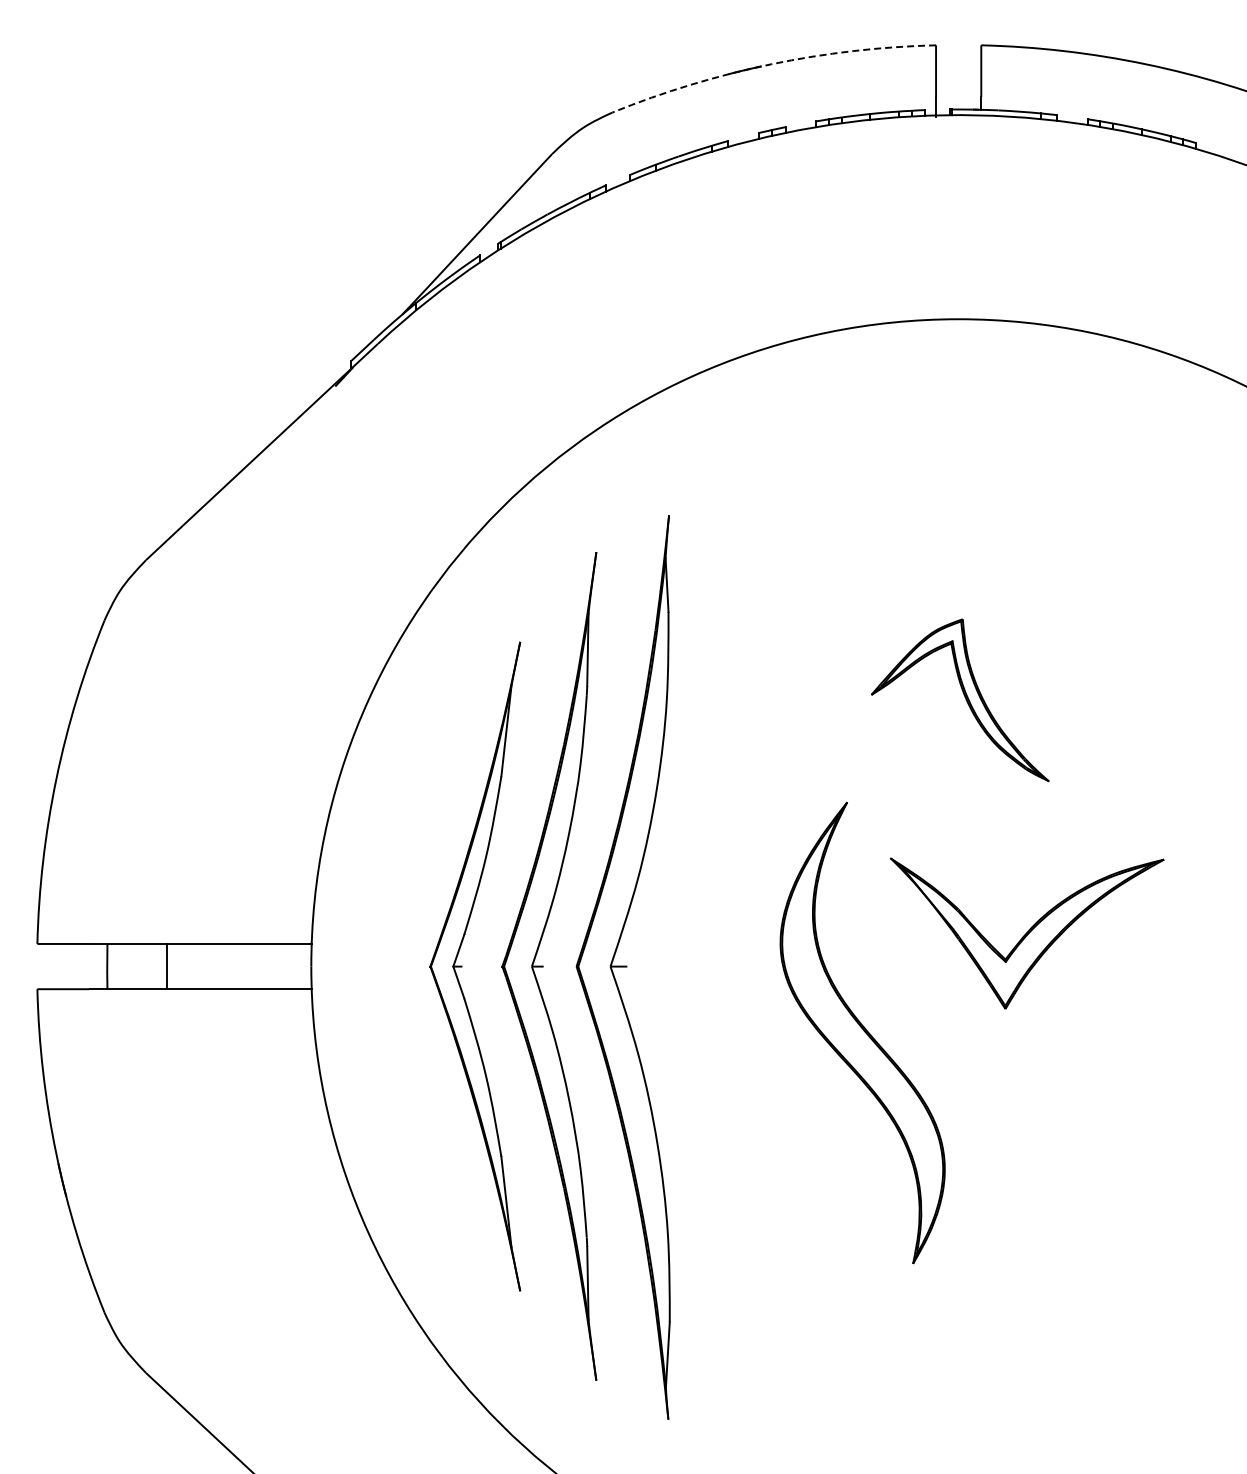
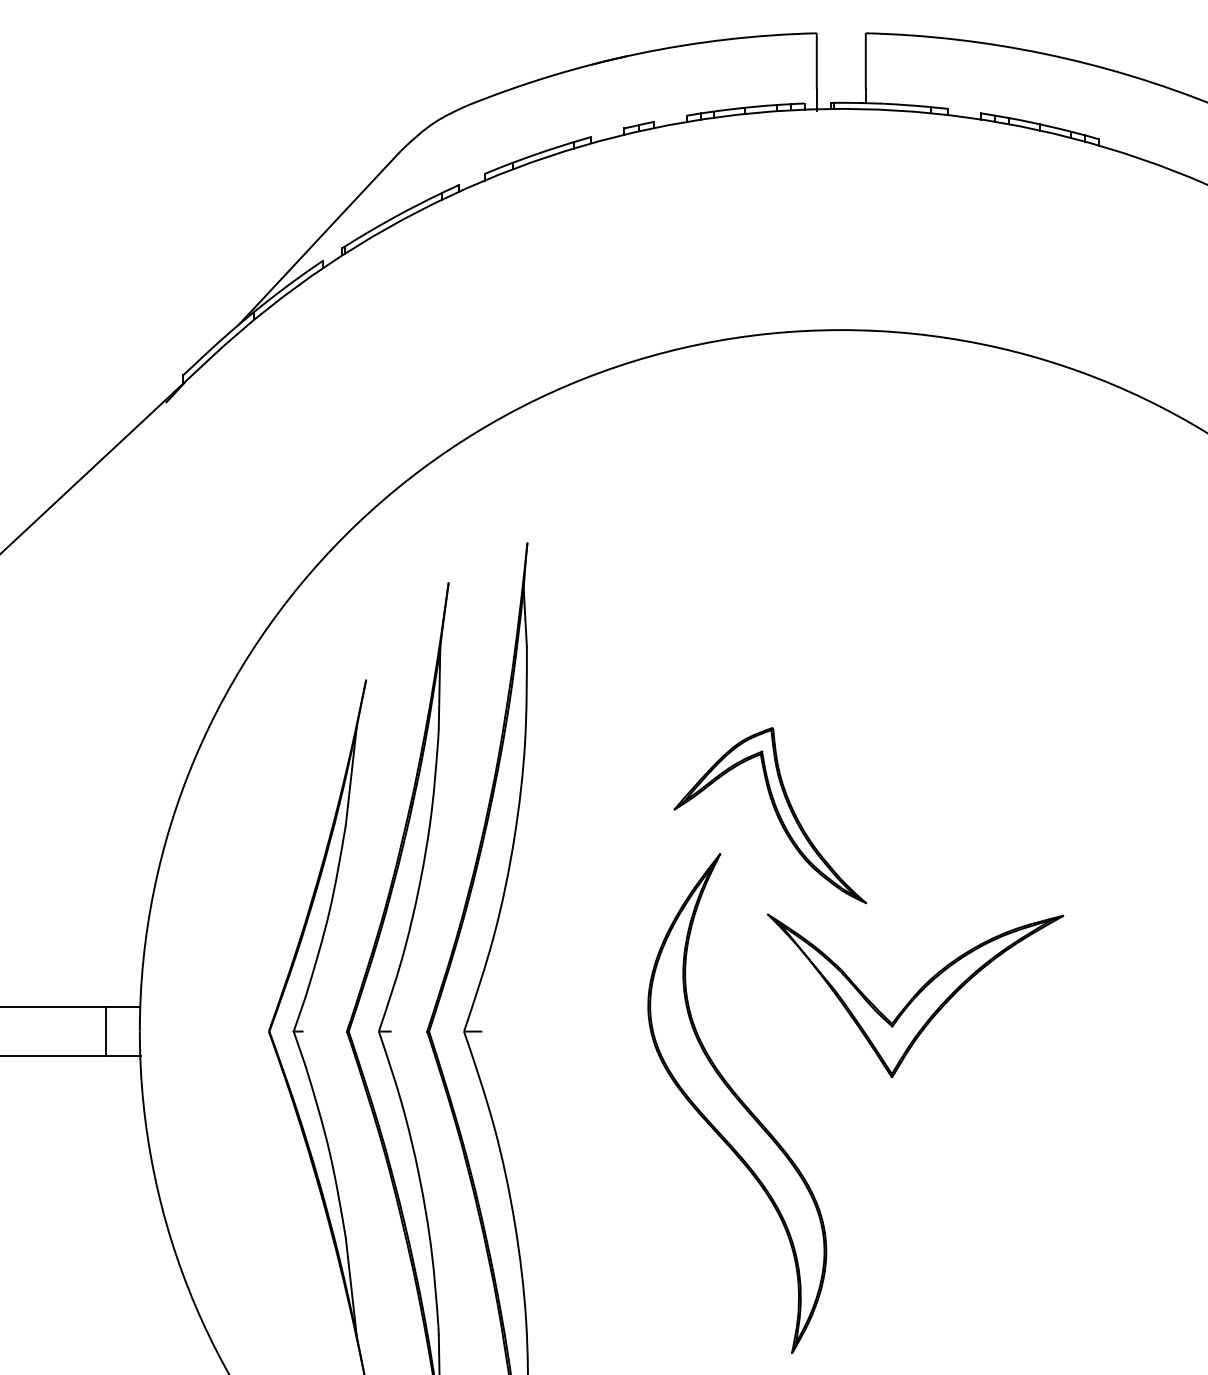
arc: (771, 64) -> (638, 54), dashed -> solid
part: (960, 700) -> (770, 815), moved
line: (280, 966) -> (106, 1031), added

